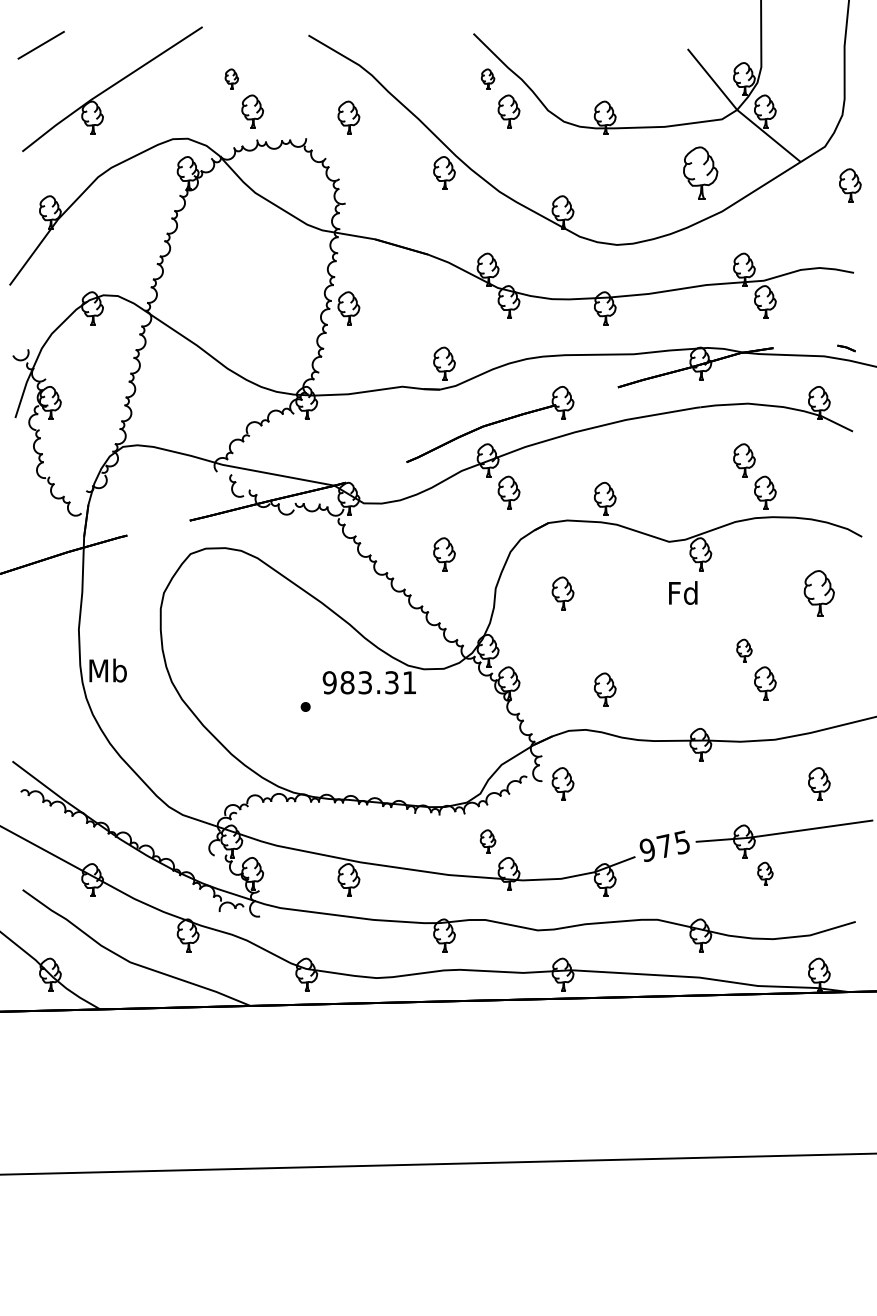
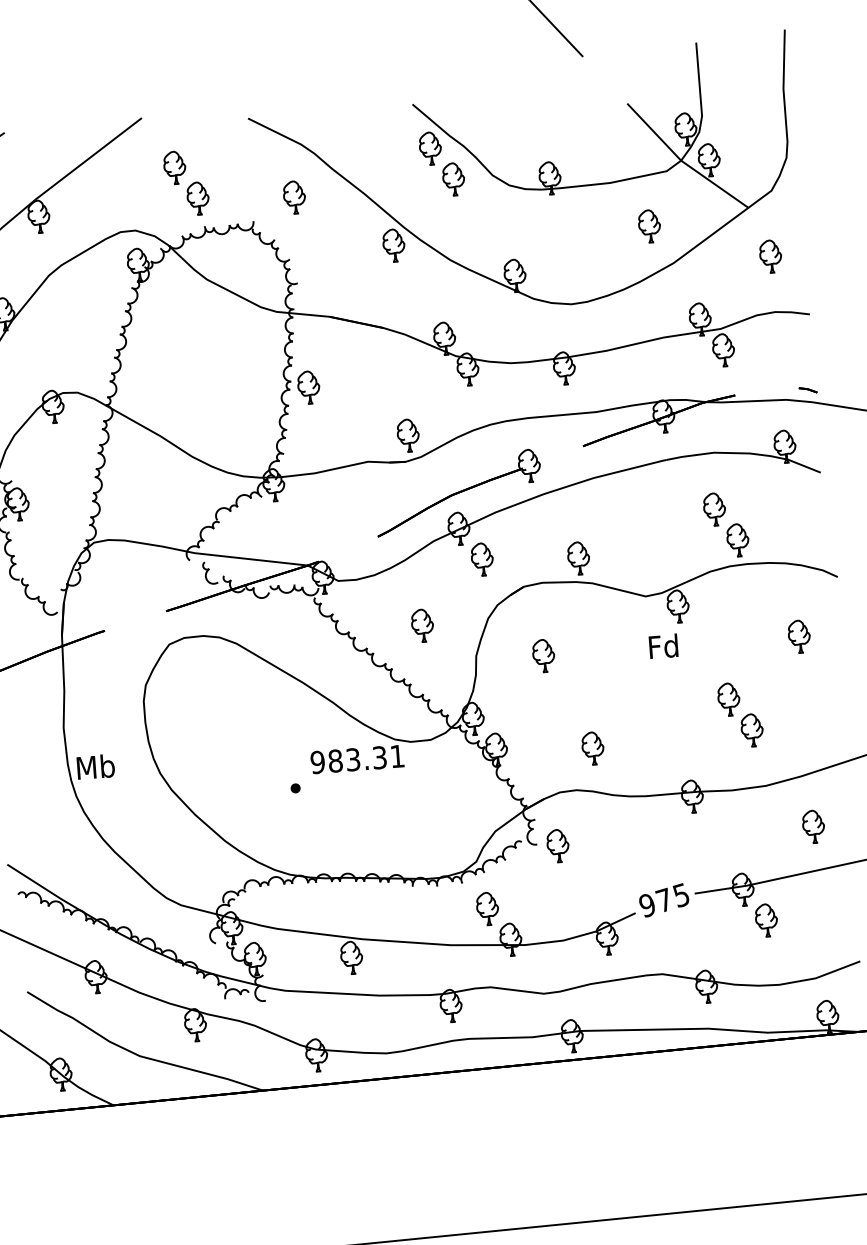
part: (231, 78) -> (174, 167), size x1.67
part: (487, 78) -> (429, 148), size x1.67
part: (700, 172) -> (649, 225), size x0.62
part: (850, 185) -> (770, 256), moved
part: (819, 593) -> (799, 636), size x0.71
part: (744, 650) -> (728, 699), size x1.43
part: (487, 841) -> (487, 908), size x1.43
part: (765, 873) -> (766, 919), size x1.43

